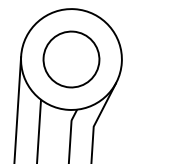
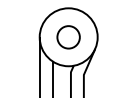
circle: (71, 59) -> (68, 37), size x0.7

